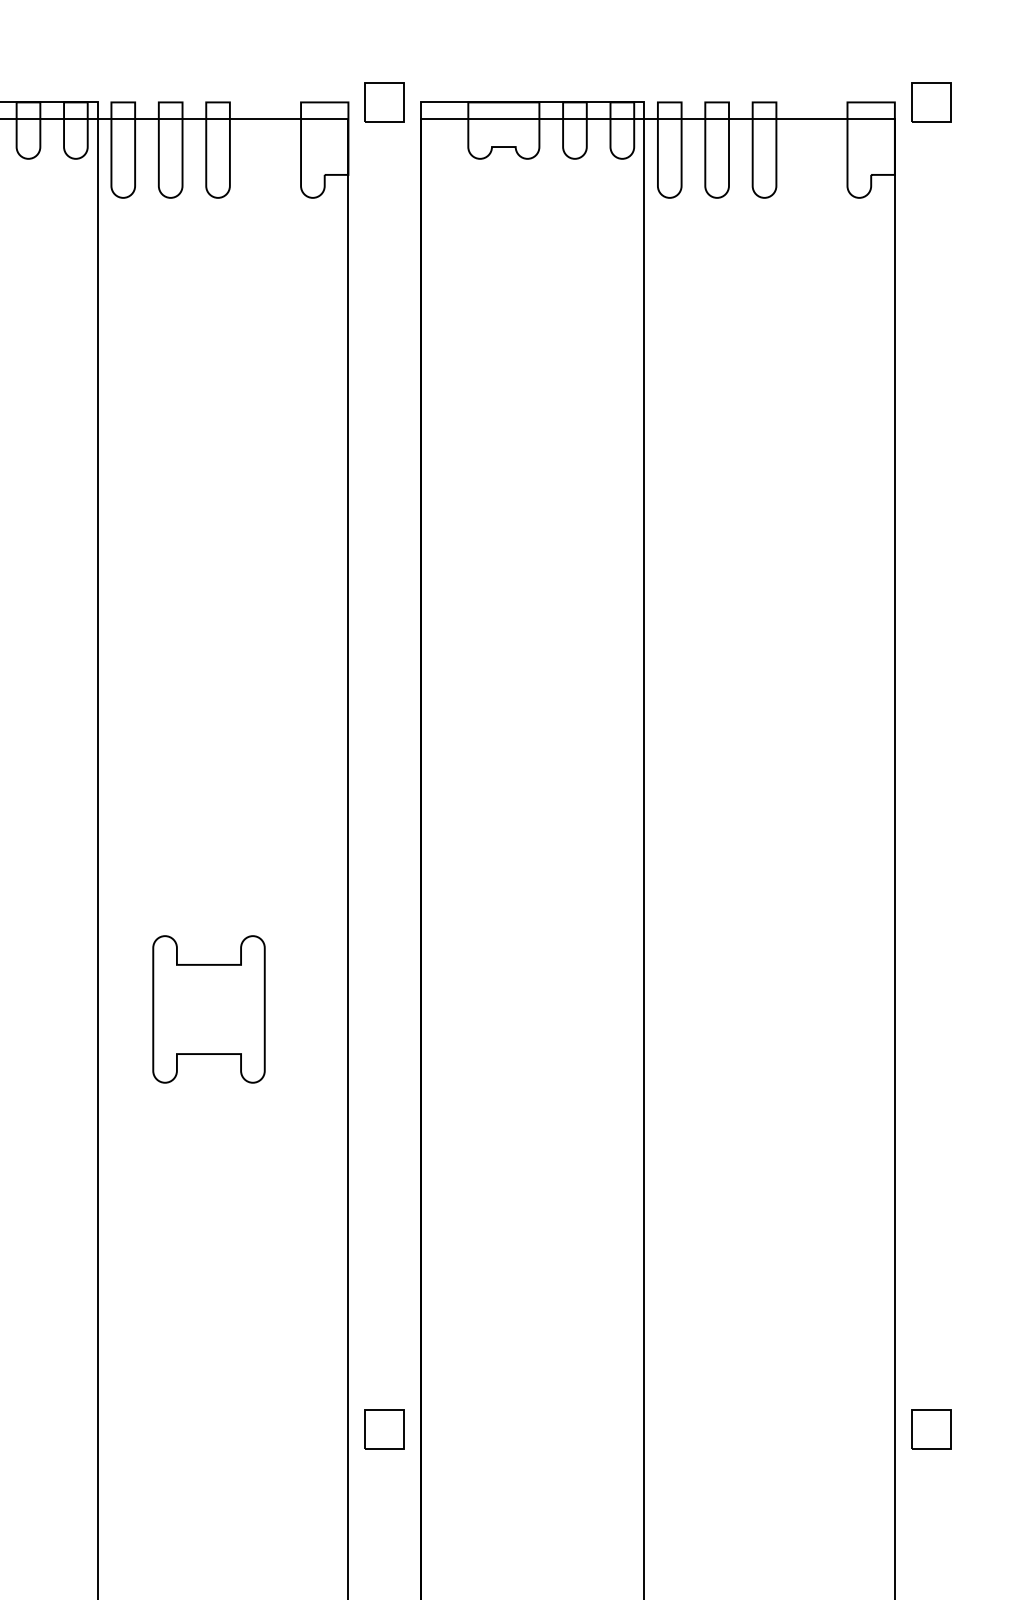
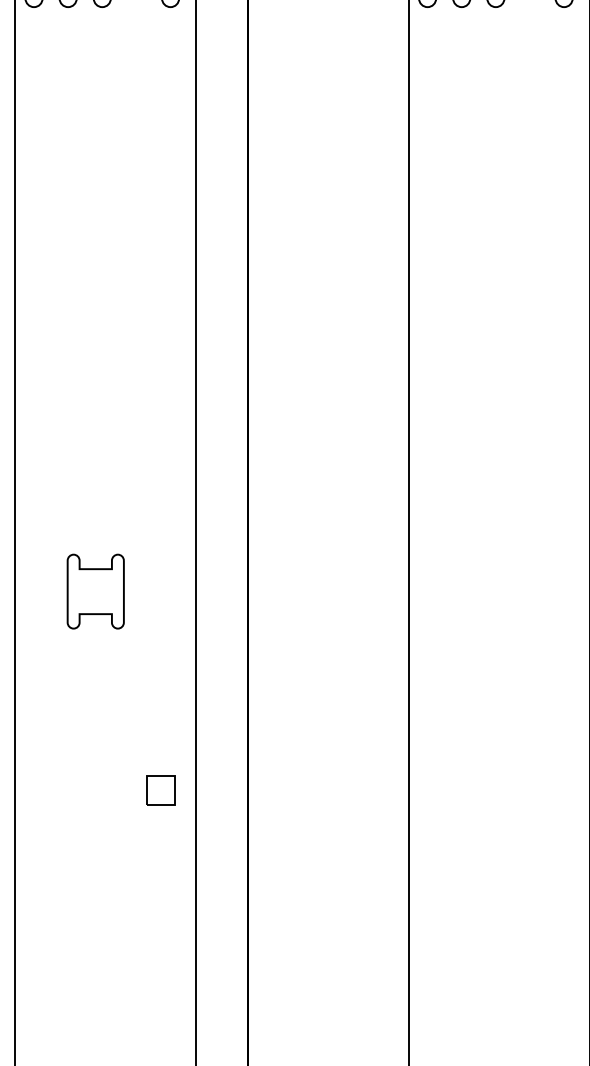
part: (208, 1009) -> (95, 591), size x0.7
part: (384, 1429) -> (160, 790), moved

